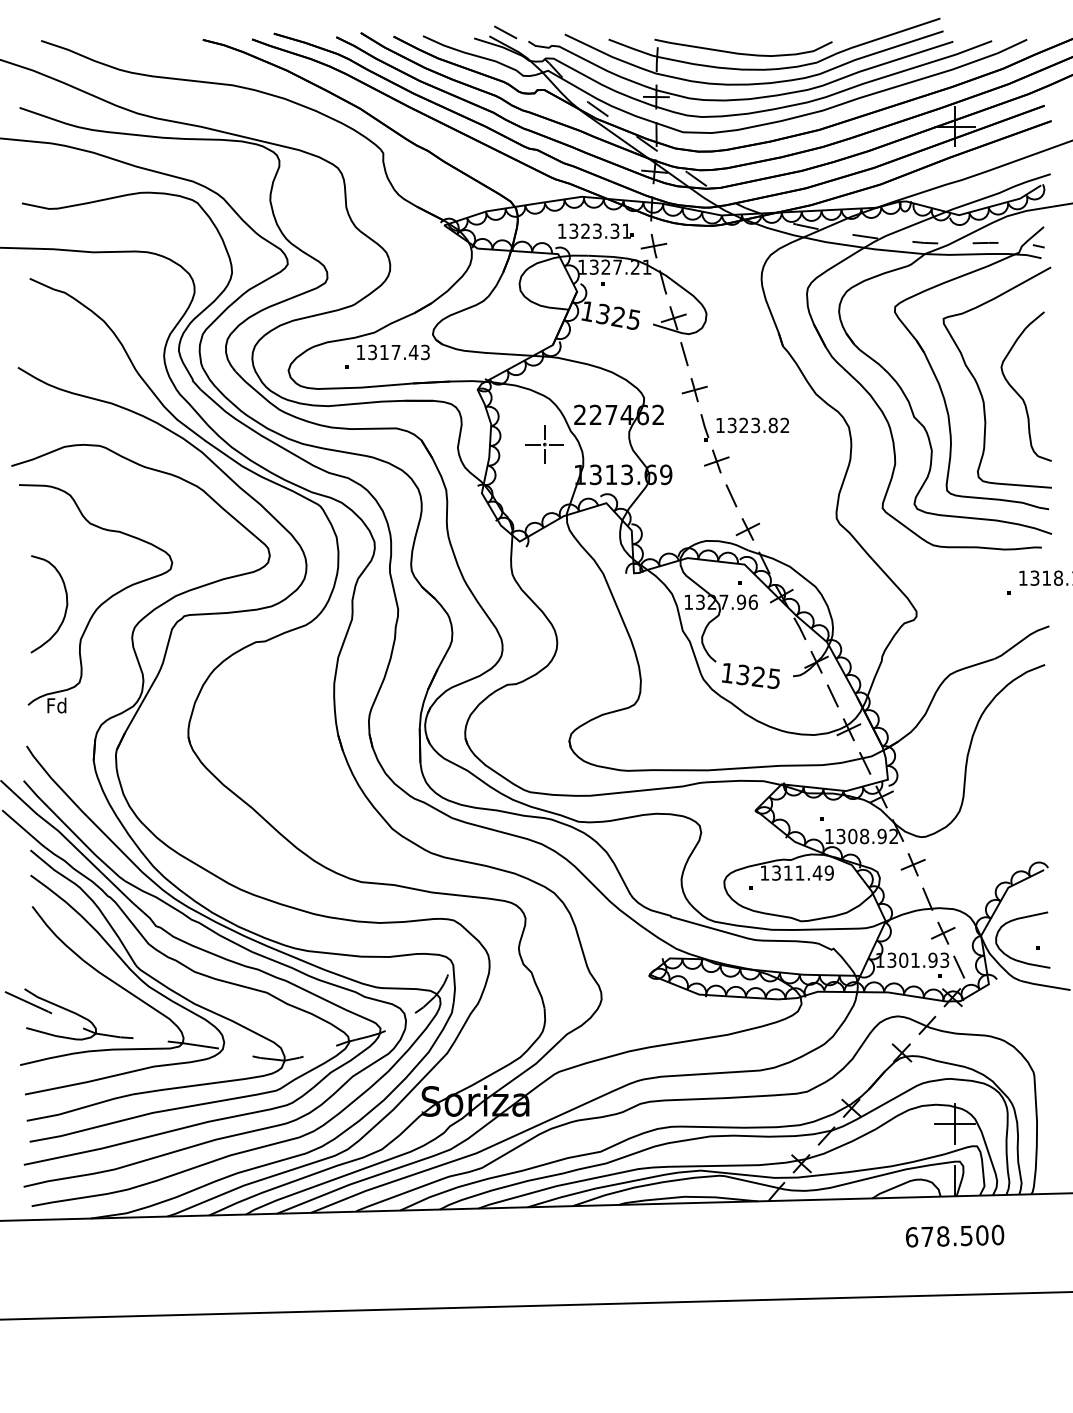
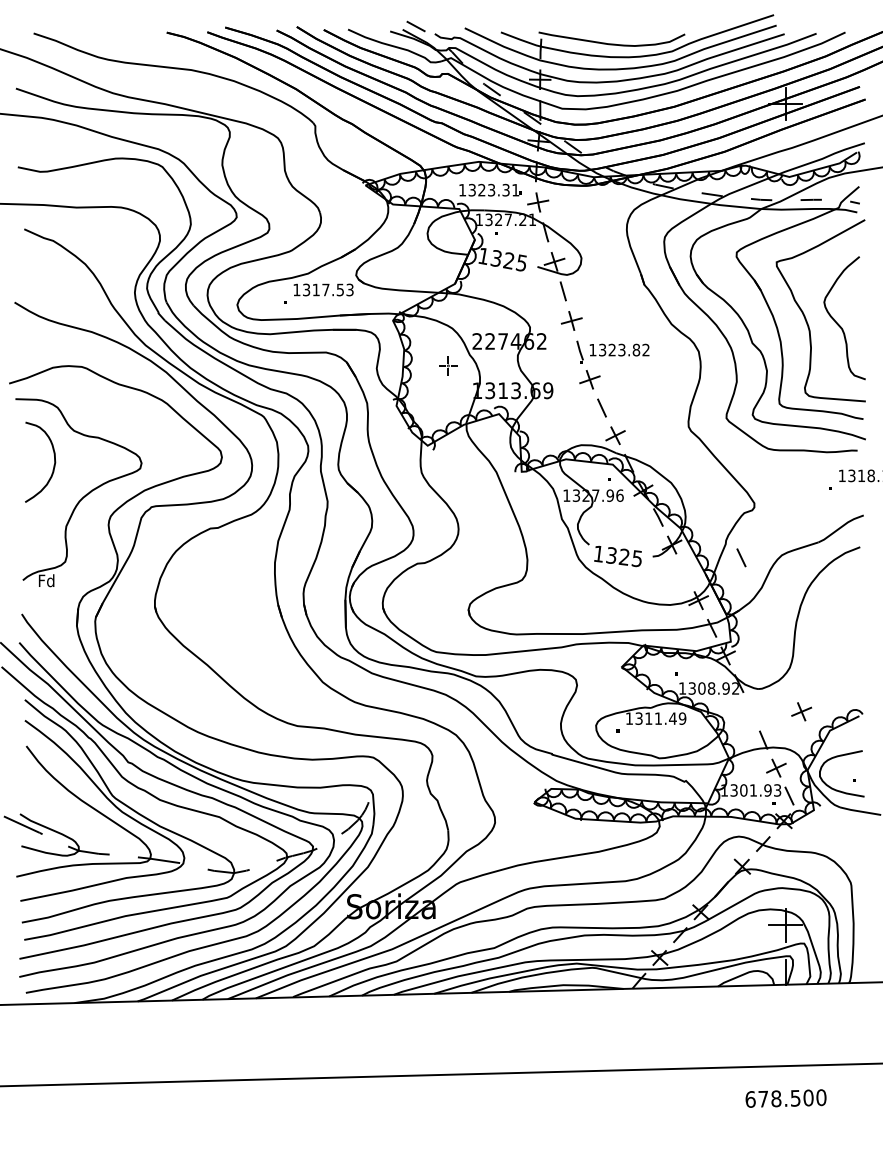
text: (413, 351) -> (340, 289), 1317.43 -> 1317.53
part: (545, 444) -> (448, 365), size x0.6
curve: (65, 608) -> (53, 465), moved
line: (832, 695) -> (741, 557), moved
part: (913, 864) -> (801, 711), moved
text: (954, 1236) -> (785, 1098), moved

